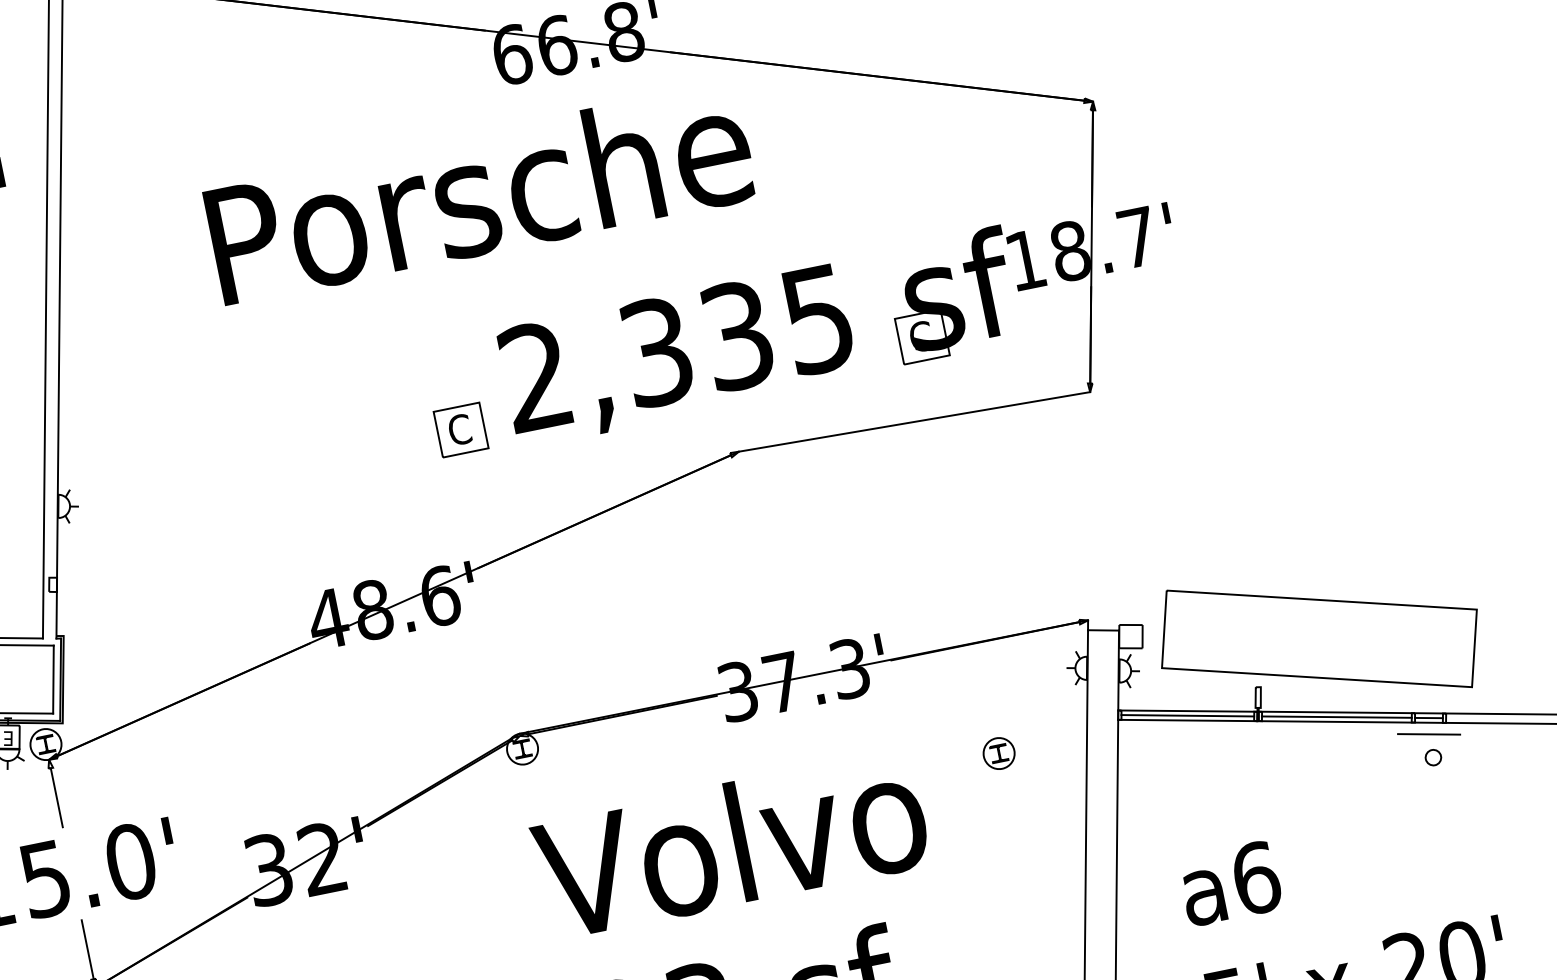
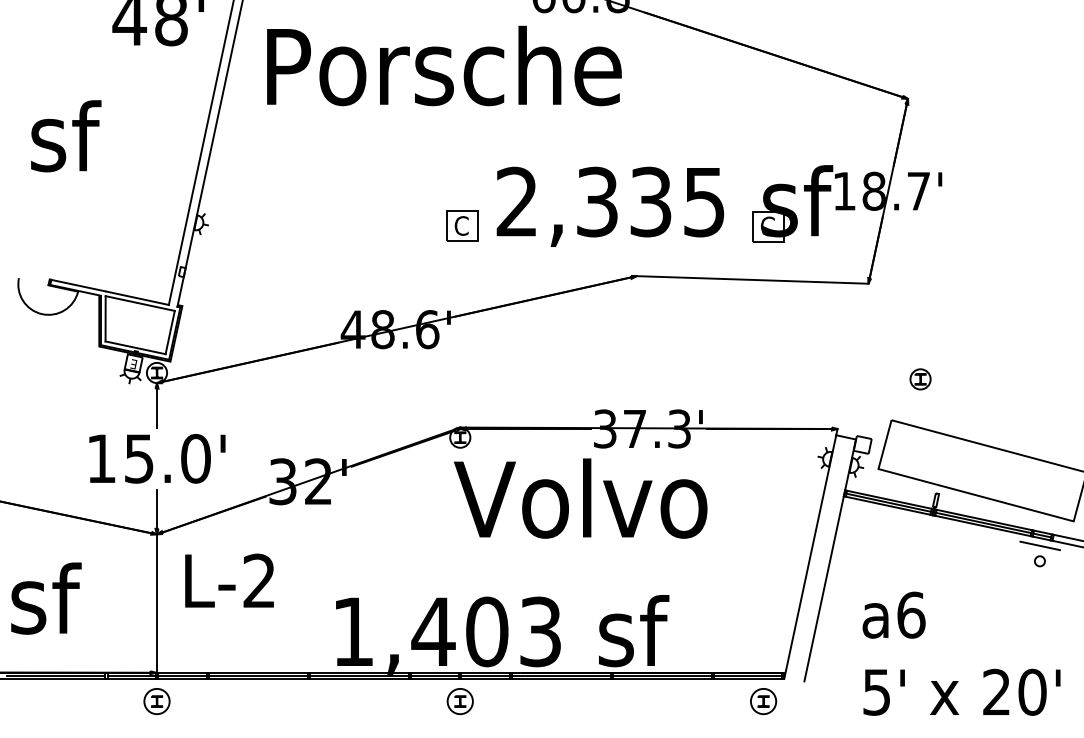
text: (480, 192) -> (444, 65), moved
part: (999, 753) -> (920, 379), moved
text: (730, 844) -> (580, 498), moved

